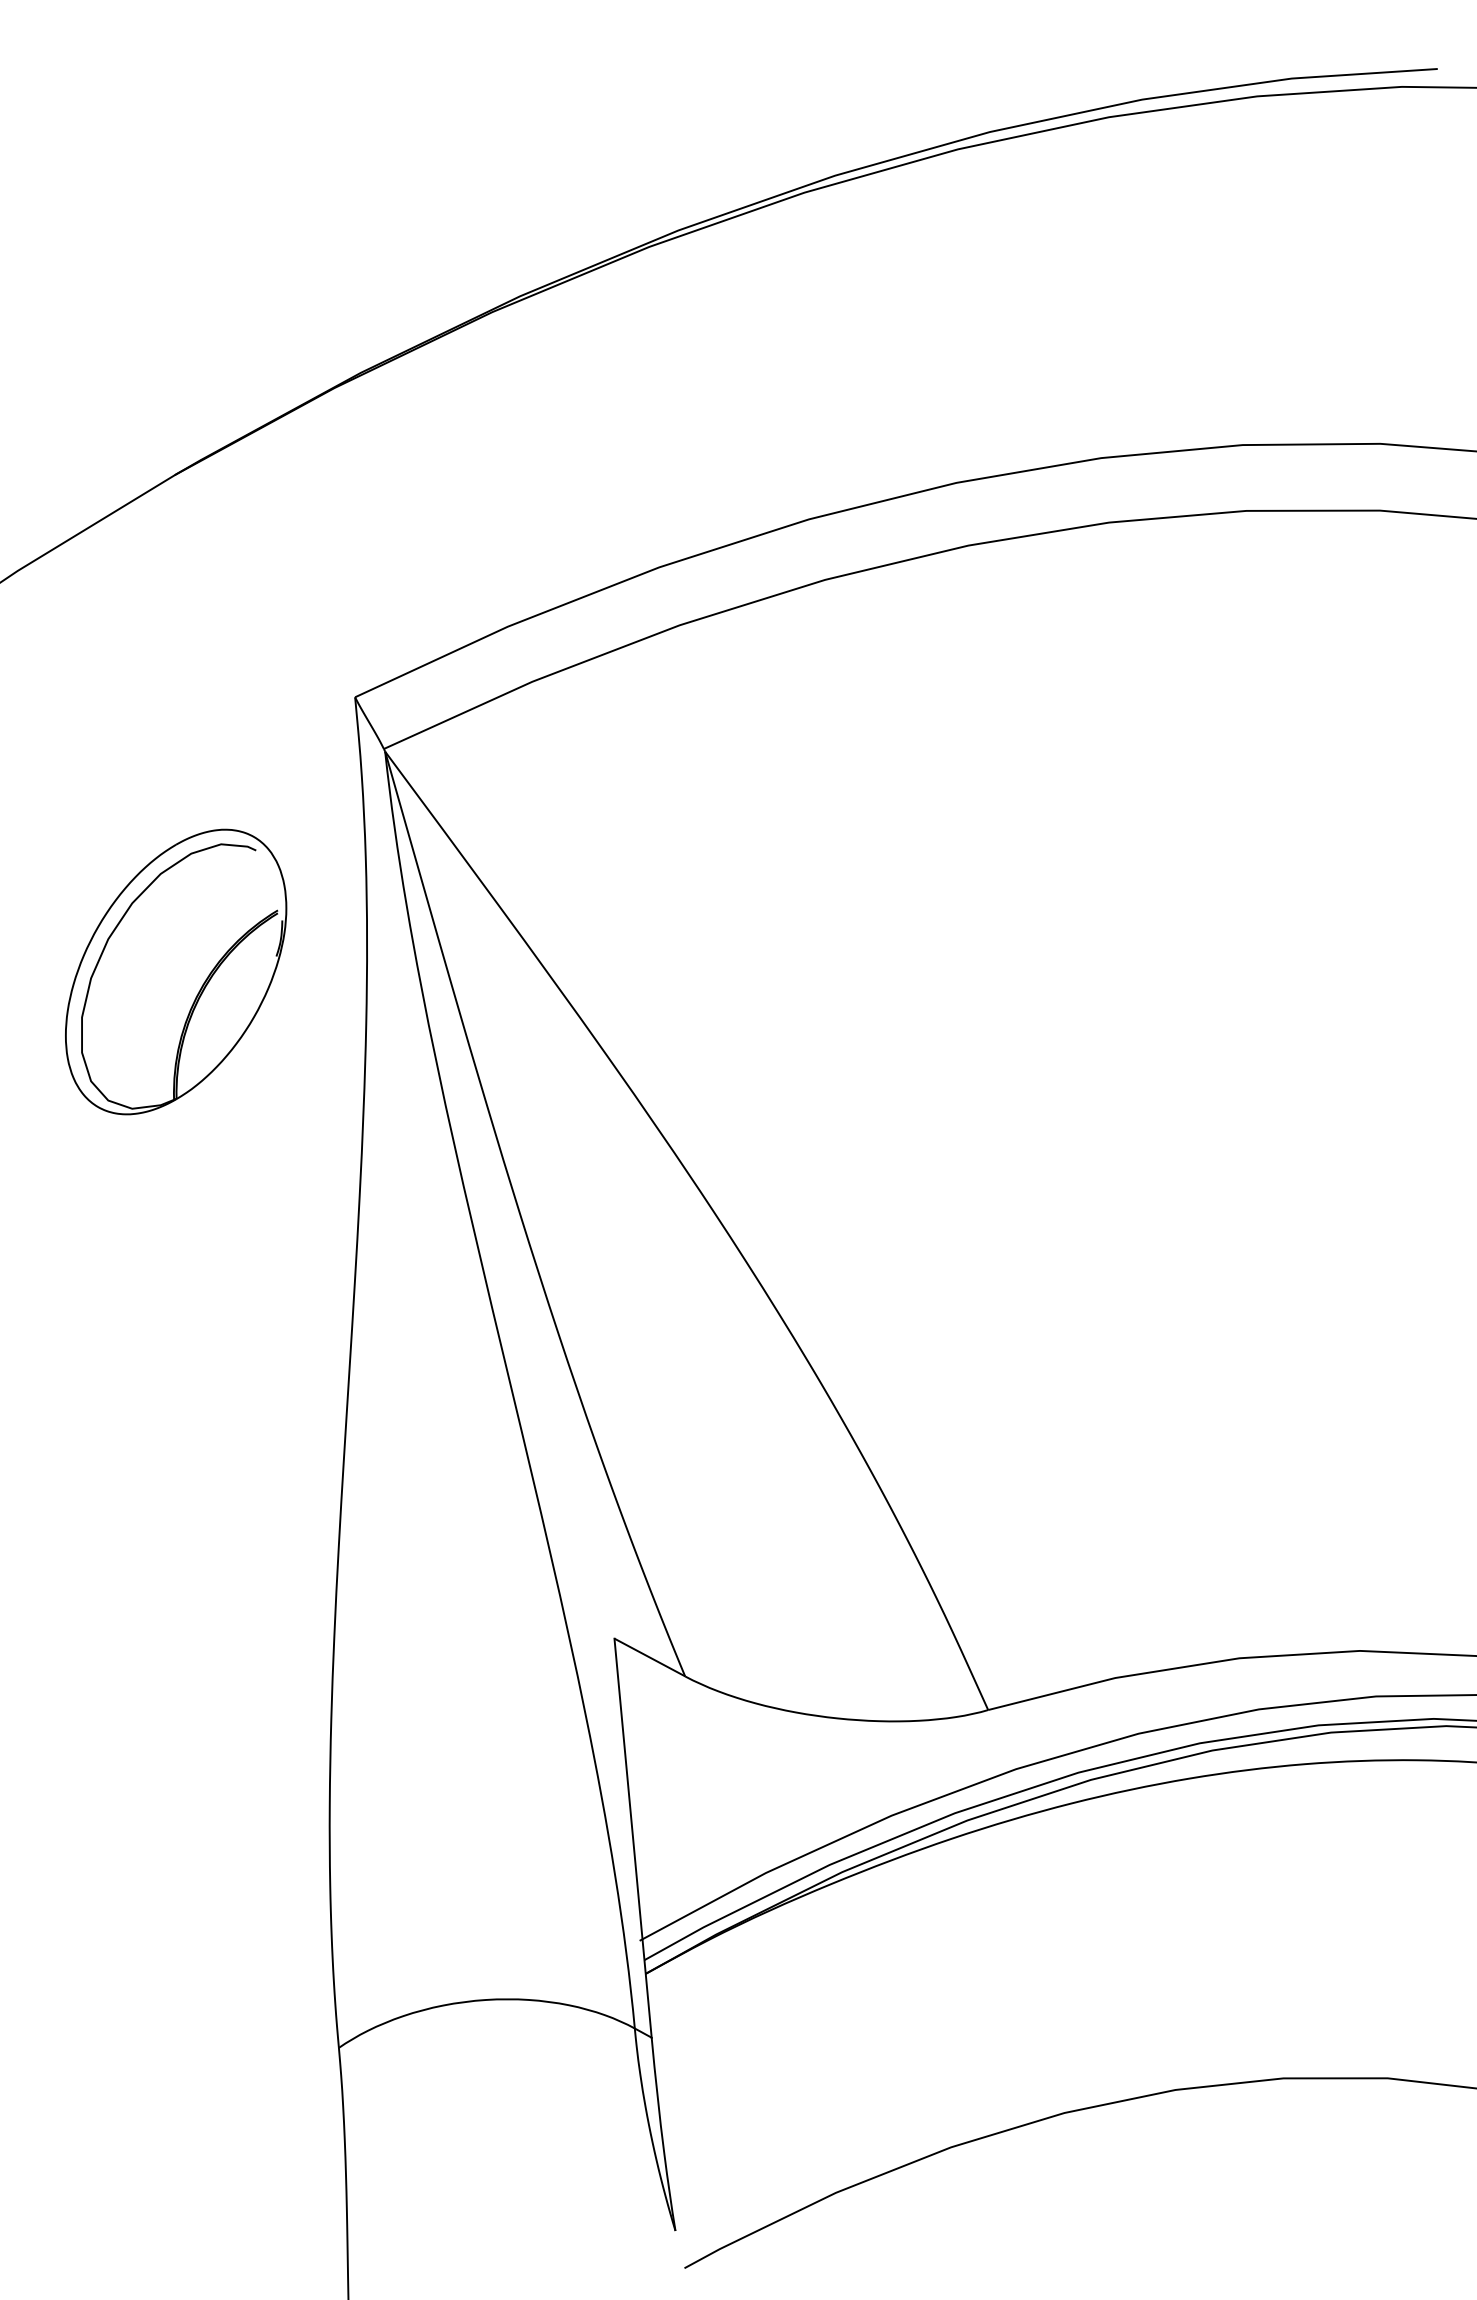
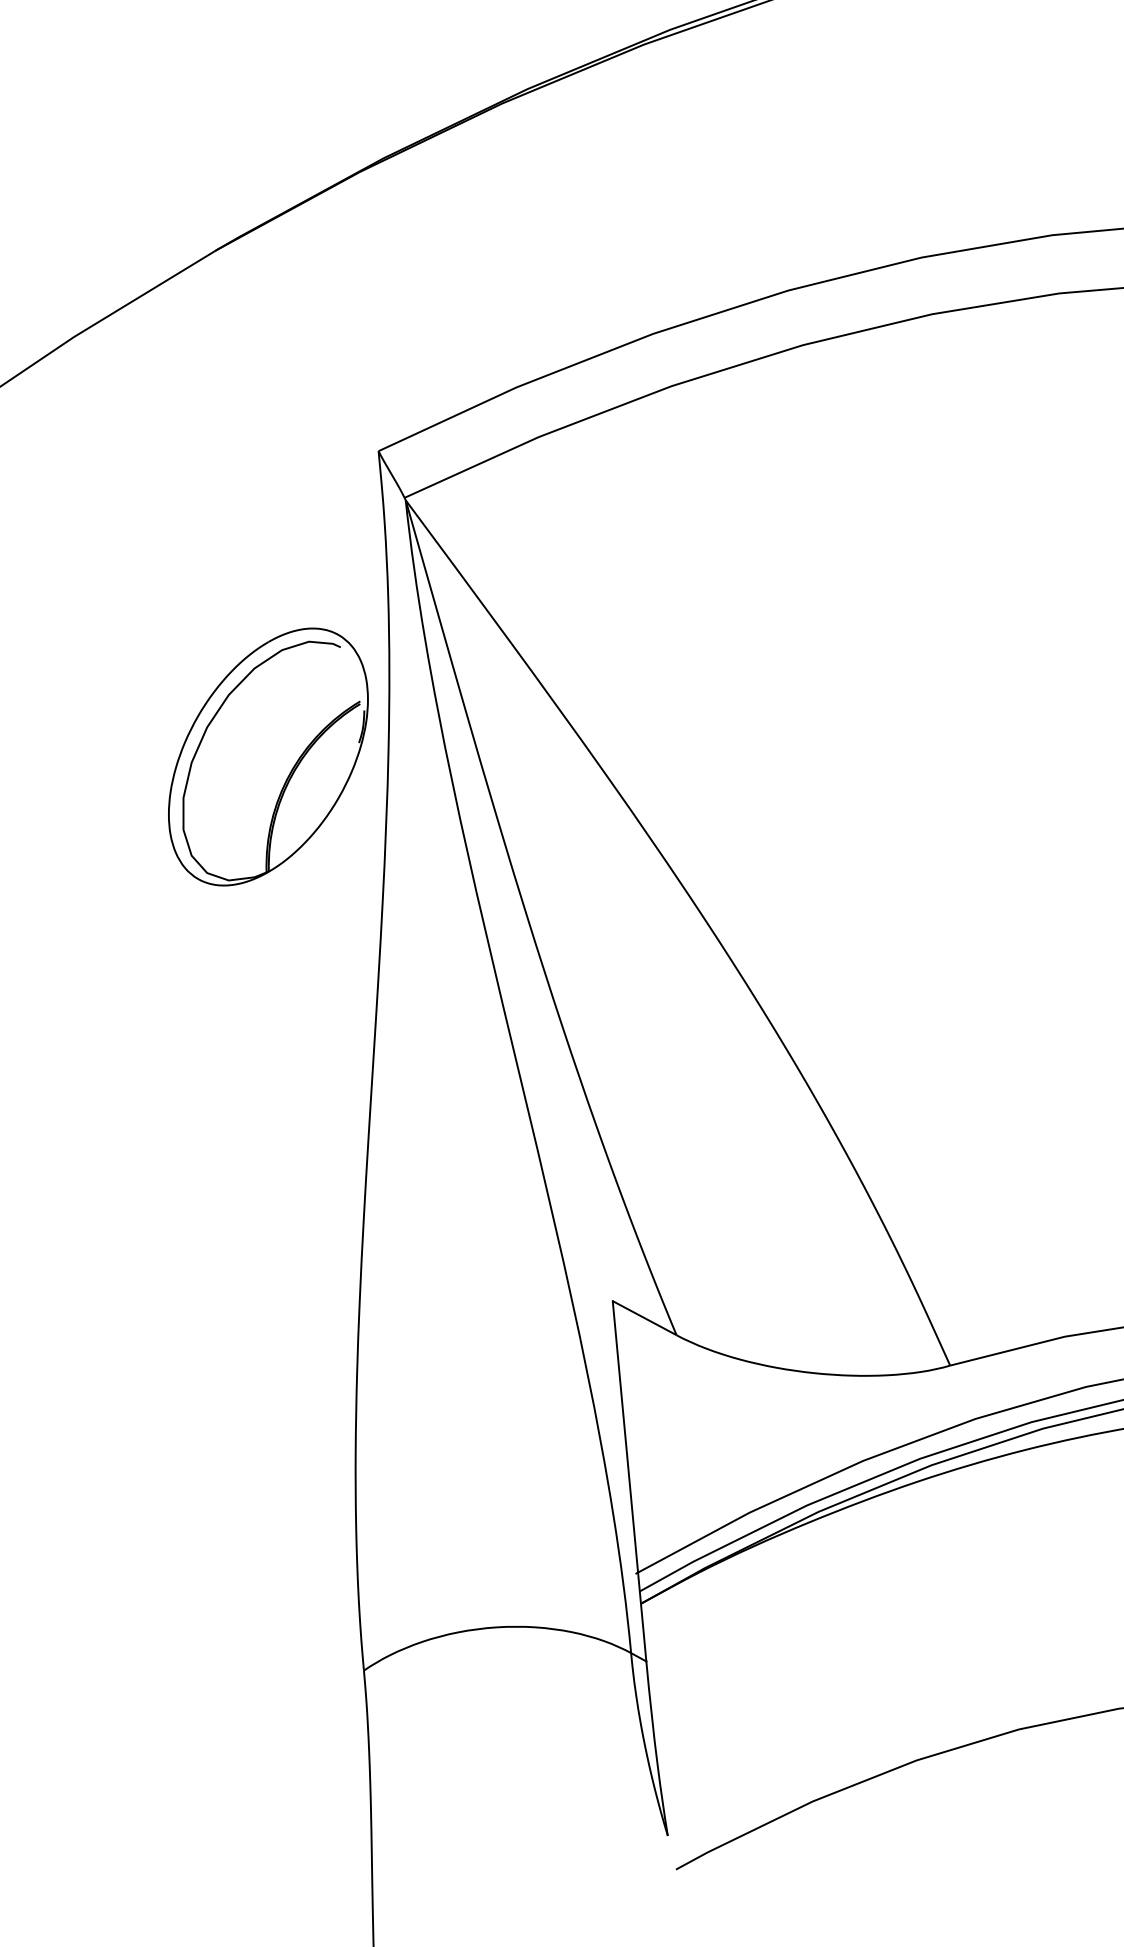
part: (176, 971) -> (268, 756), moved

